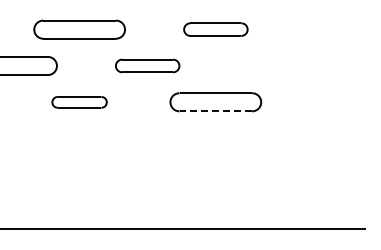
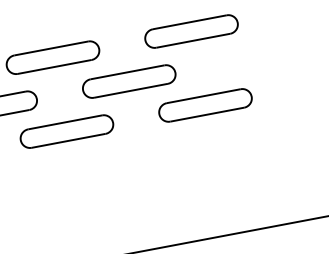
part: (215, 29) -> (191, 31), size x1.43
part: (147, 65) -> (128, 81), size x1.43
part: (79, 102) -> (66, 131), size x1.67
line: (215, 111) -> (206, 114), dashed -> solid

